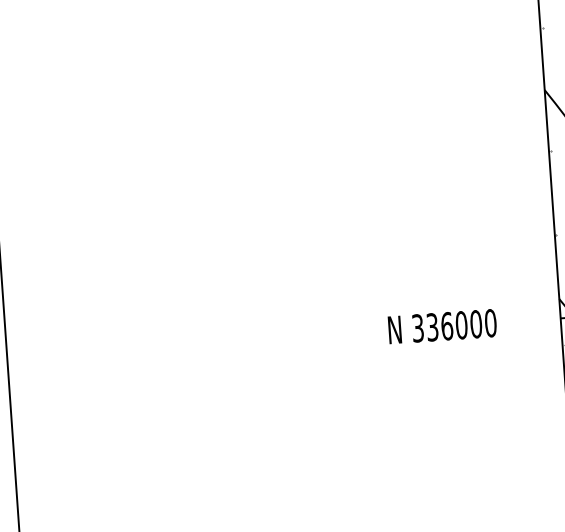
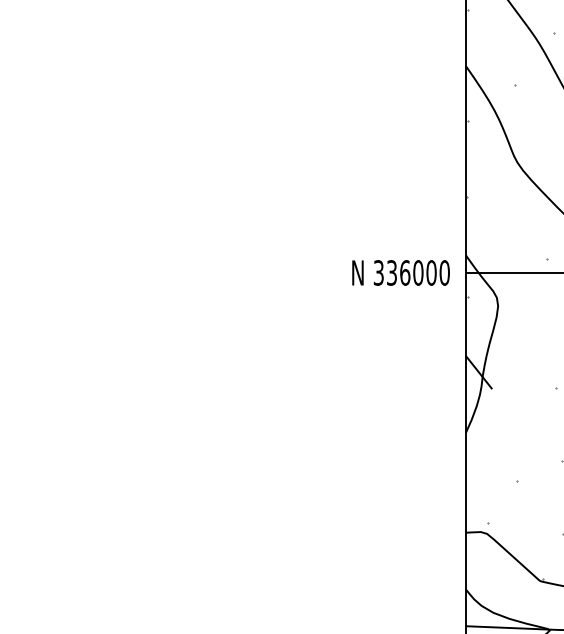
text: (441, 326) -> (400, 272), moved

